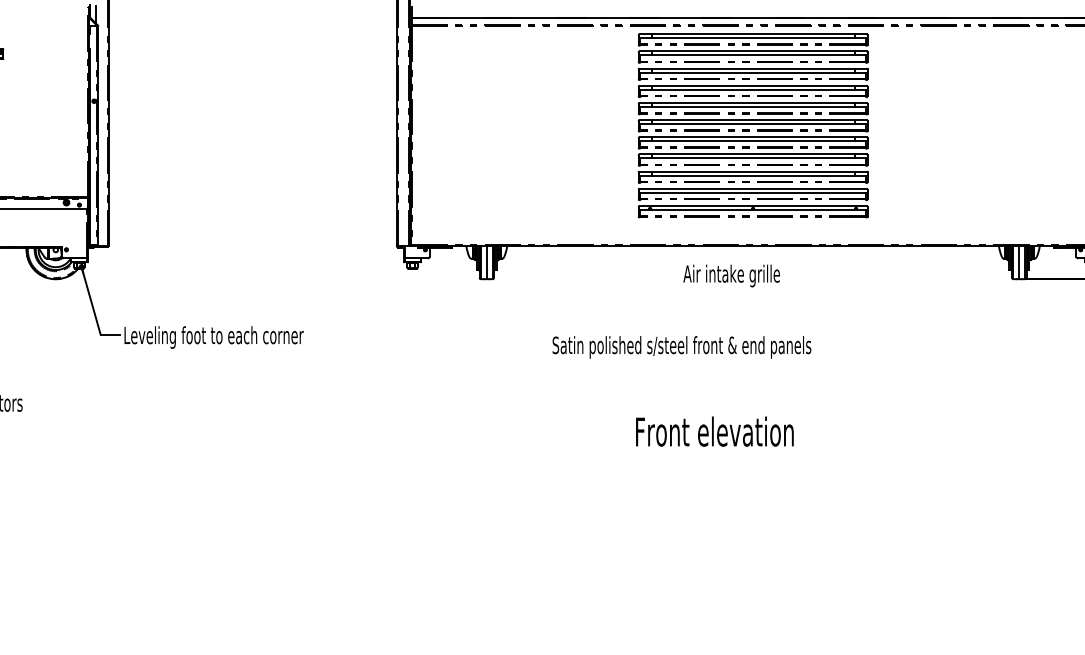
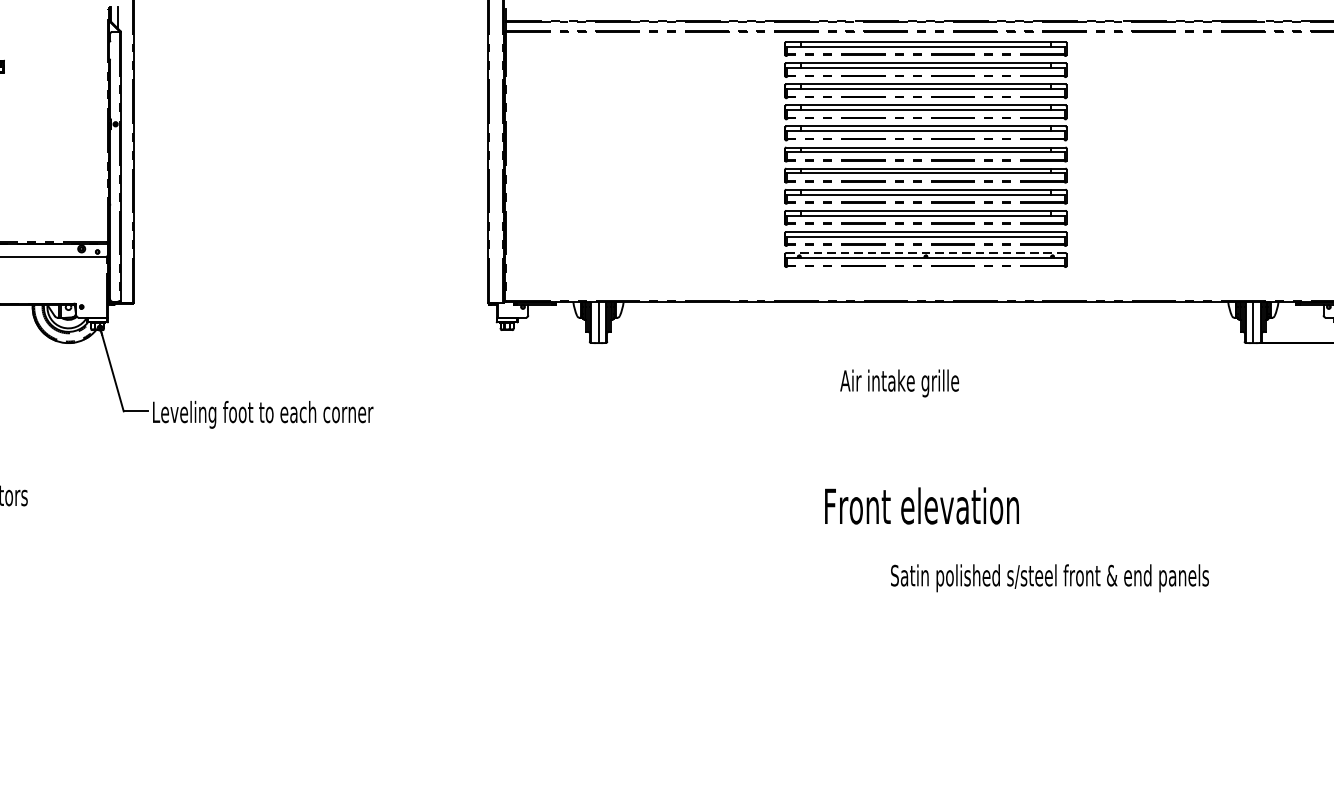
line: (753, 205) -> (926, 252), solid -> dashed
text: (731, 275) -> (899, 382), moved
text: (681, 347) -> (1049, 578), moved
text: (714, 431) -> (921, 505), moved

